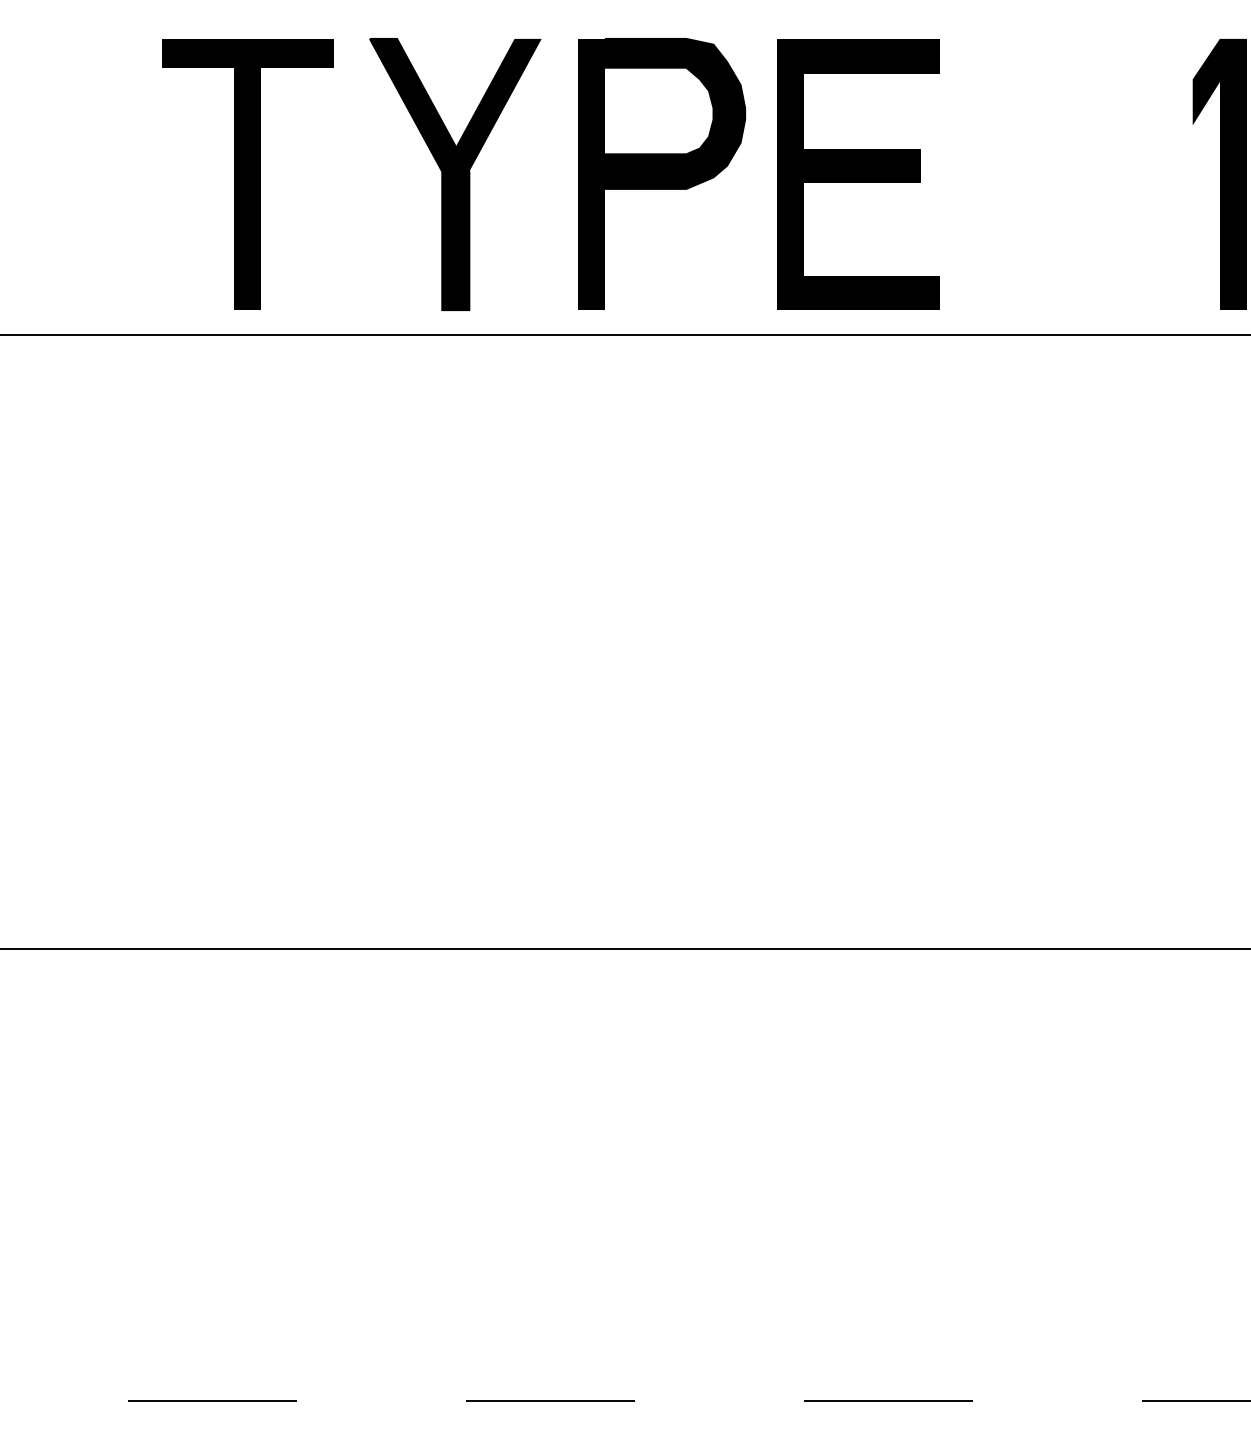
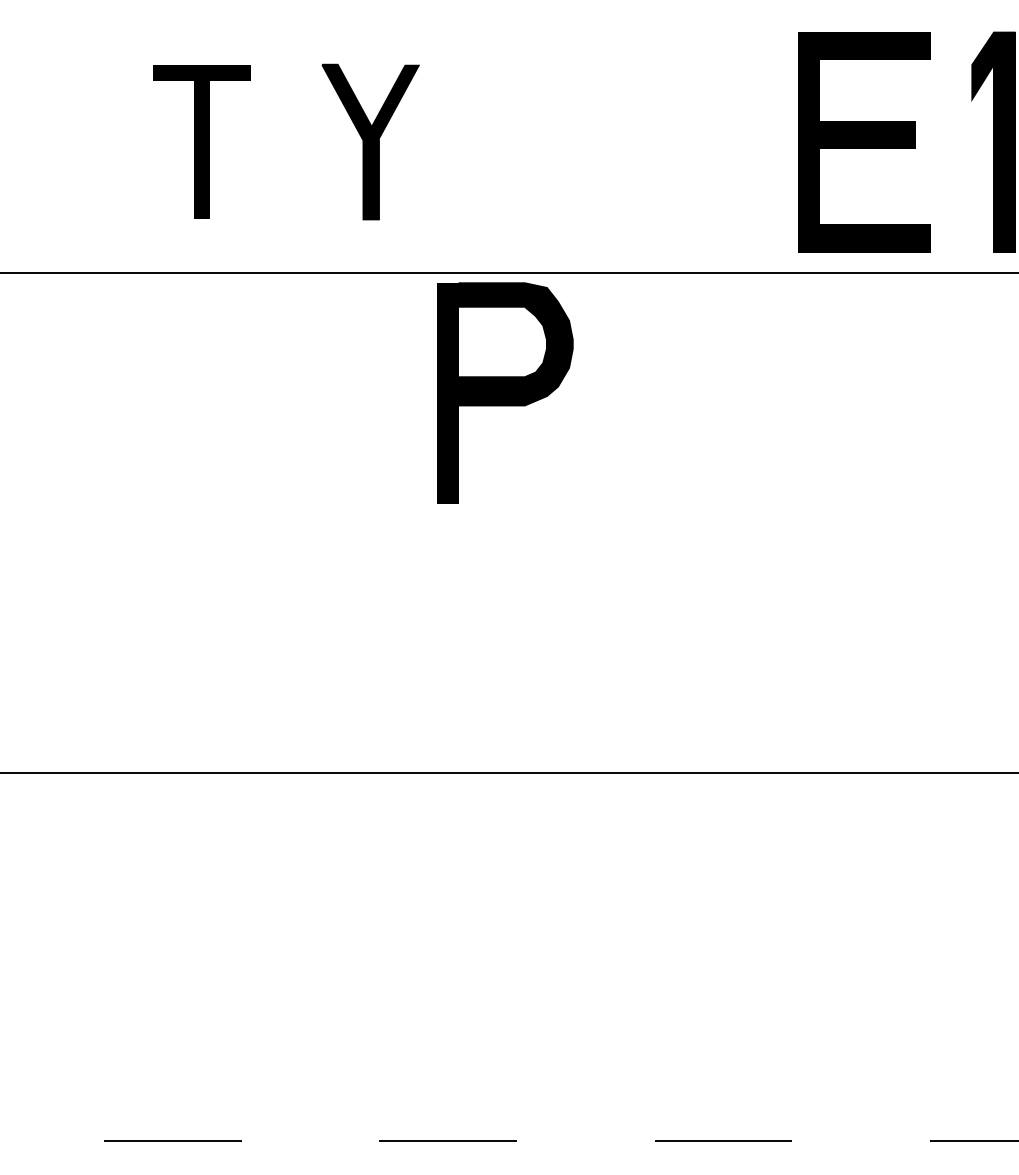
part: (662, 173) -> (505, 392), moved
part: (247, 174) -> (201, 142), size x0.7
part: (455, 174) -> (371, 142), size x0.7
part: (858, 174) -> (864, 142), moved

